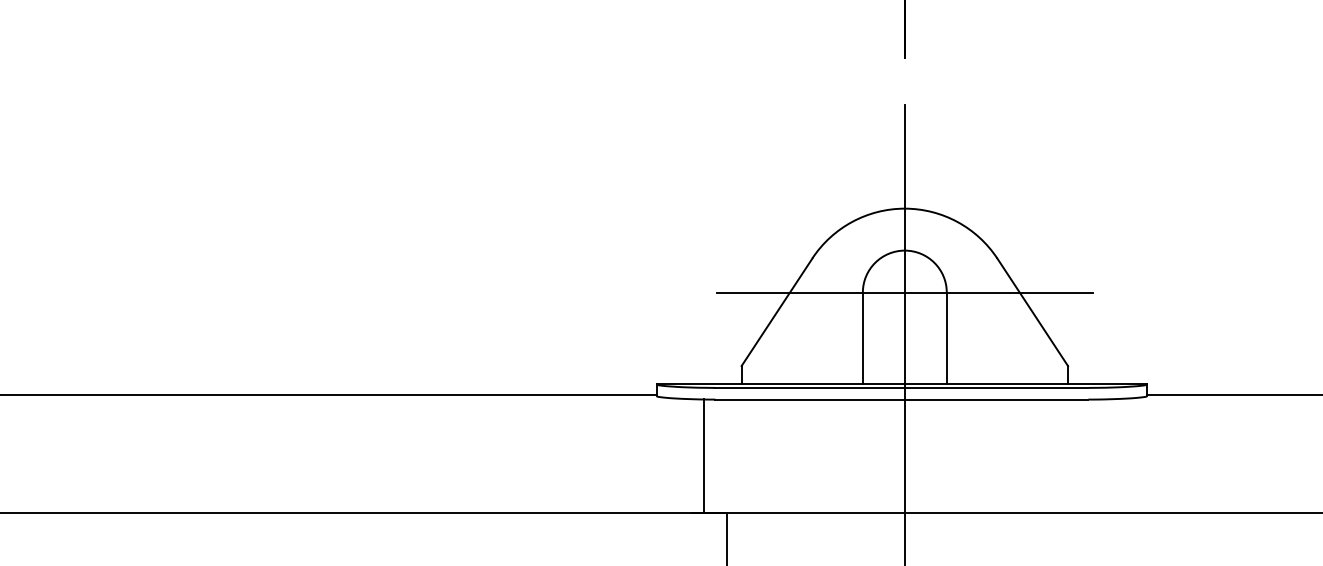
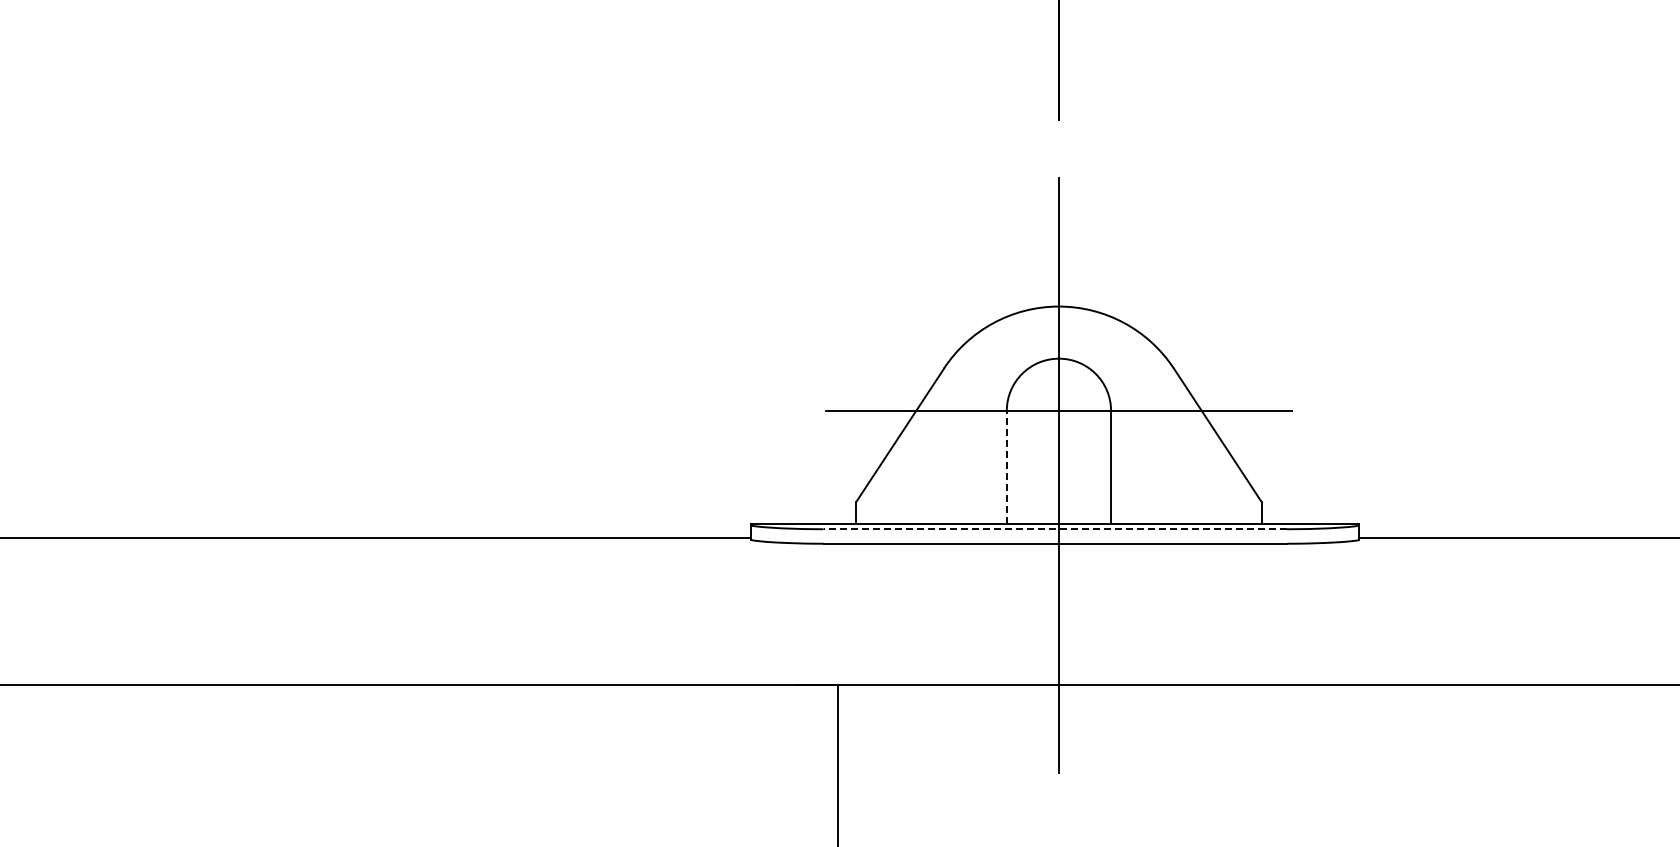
line: (862, 337) -> (1006, 466), solid -> dashed
line: (902, 388) -> (1055, 529), solid -> dashed
line: (704, 455) -> (809, 613), removed

